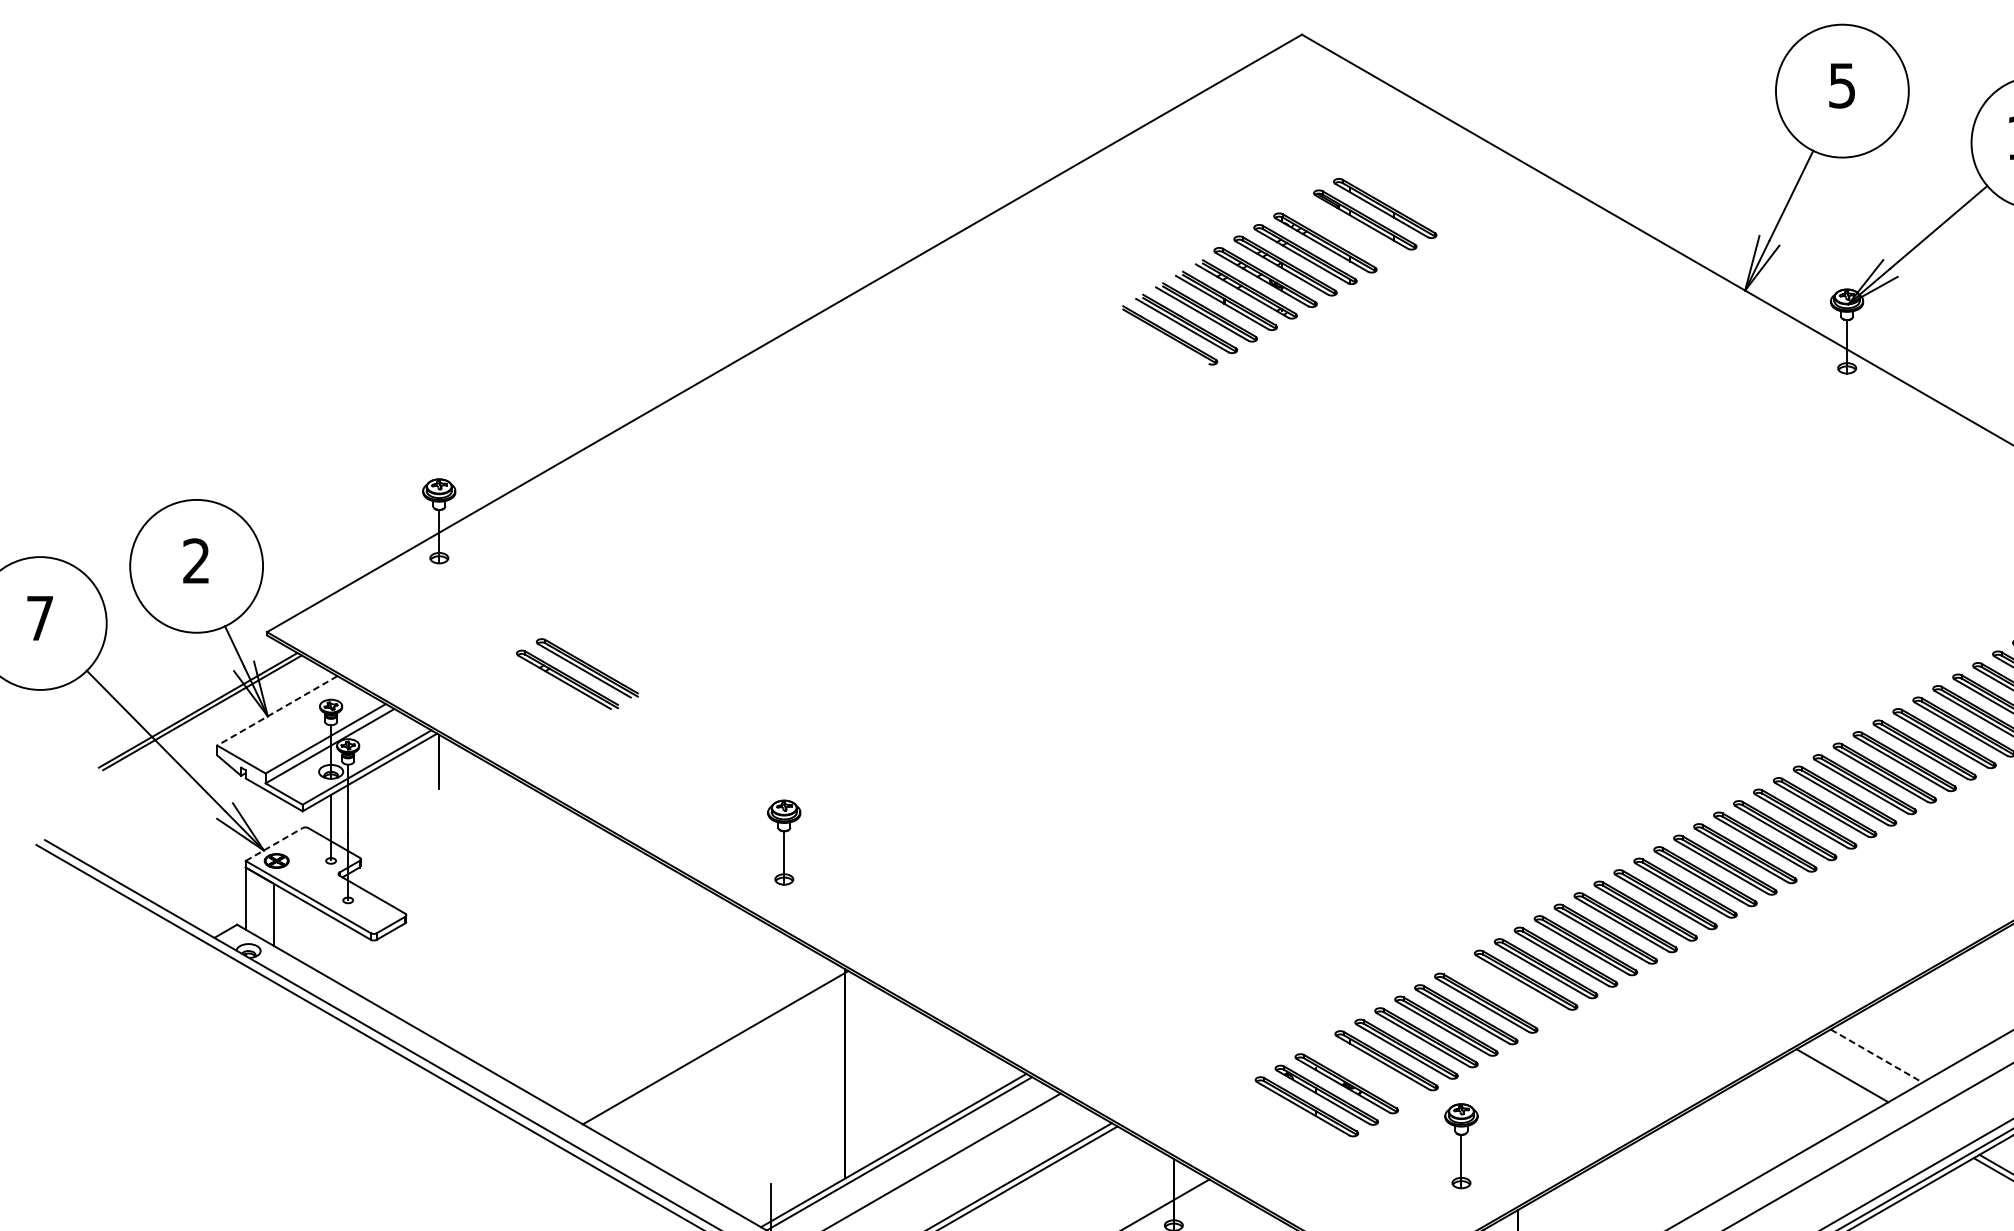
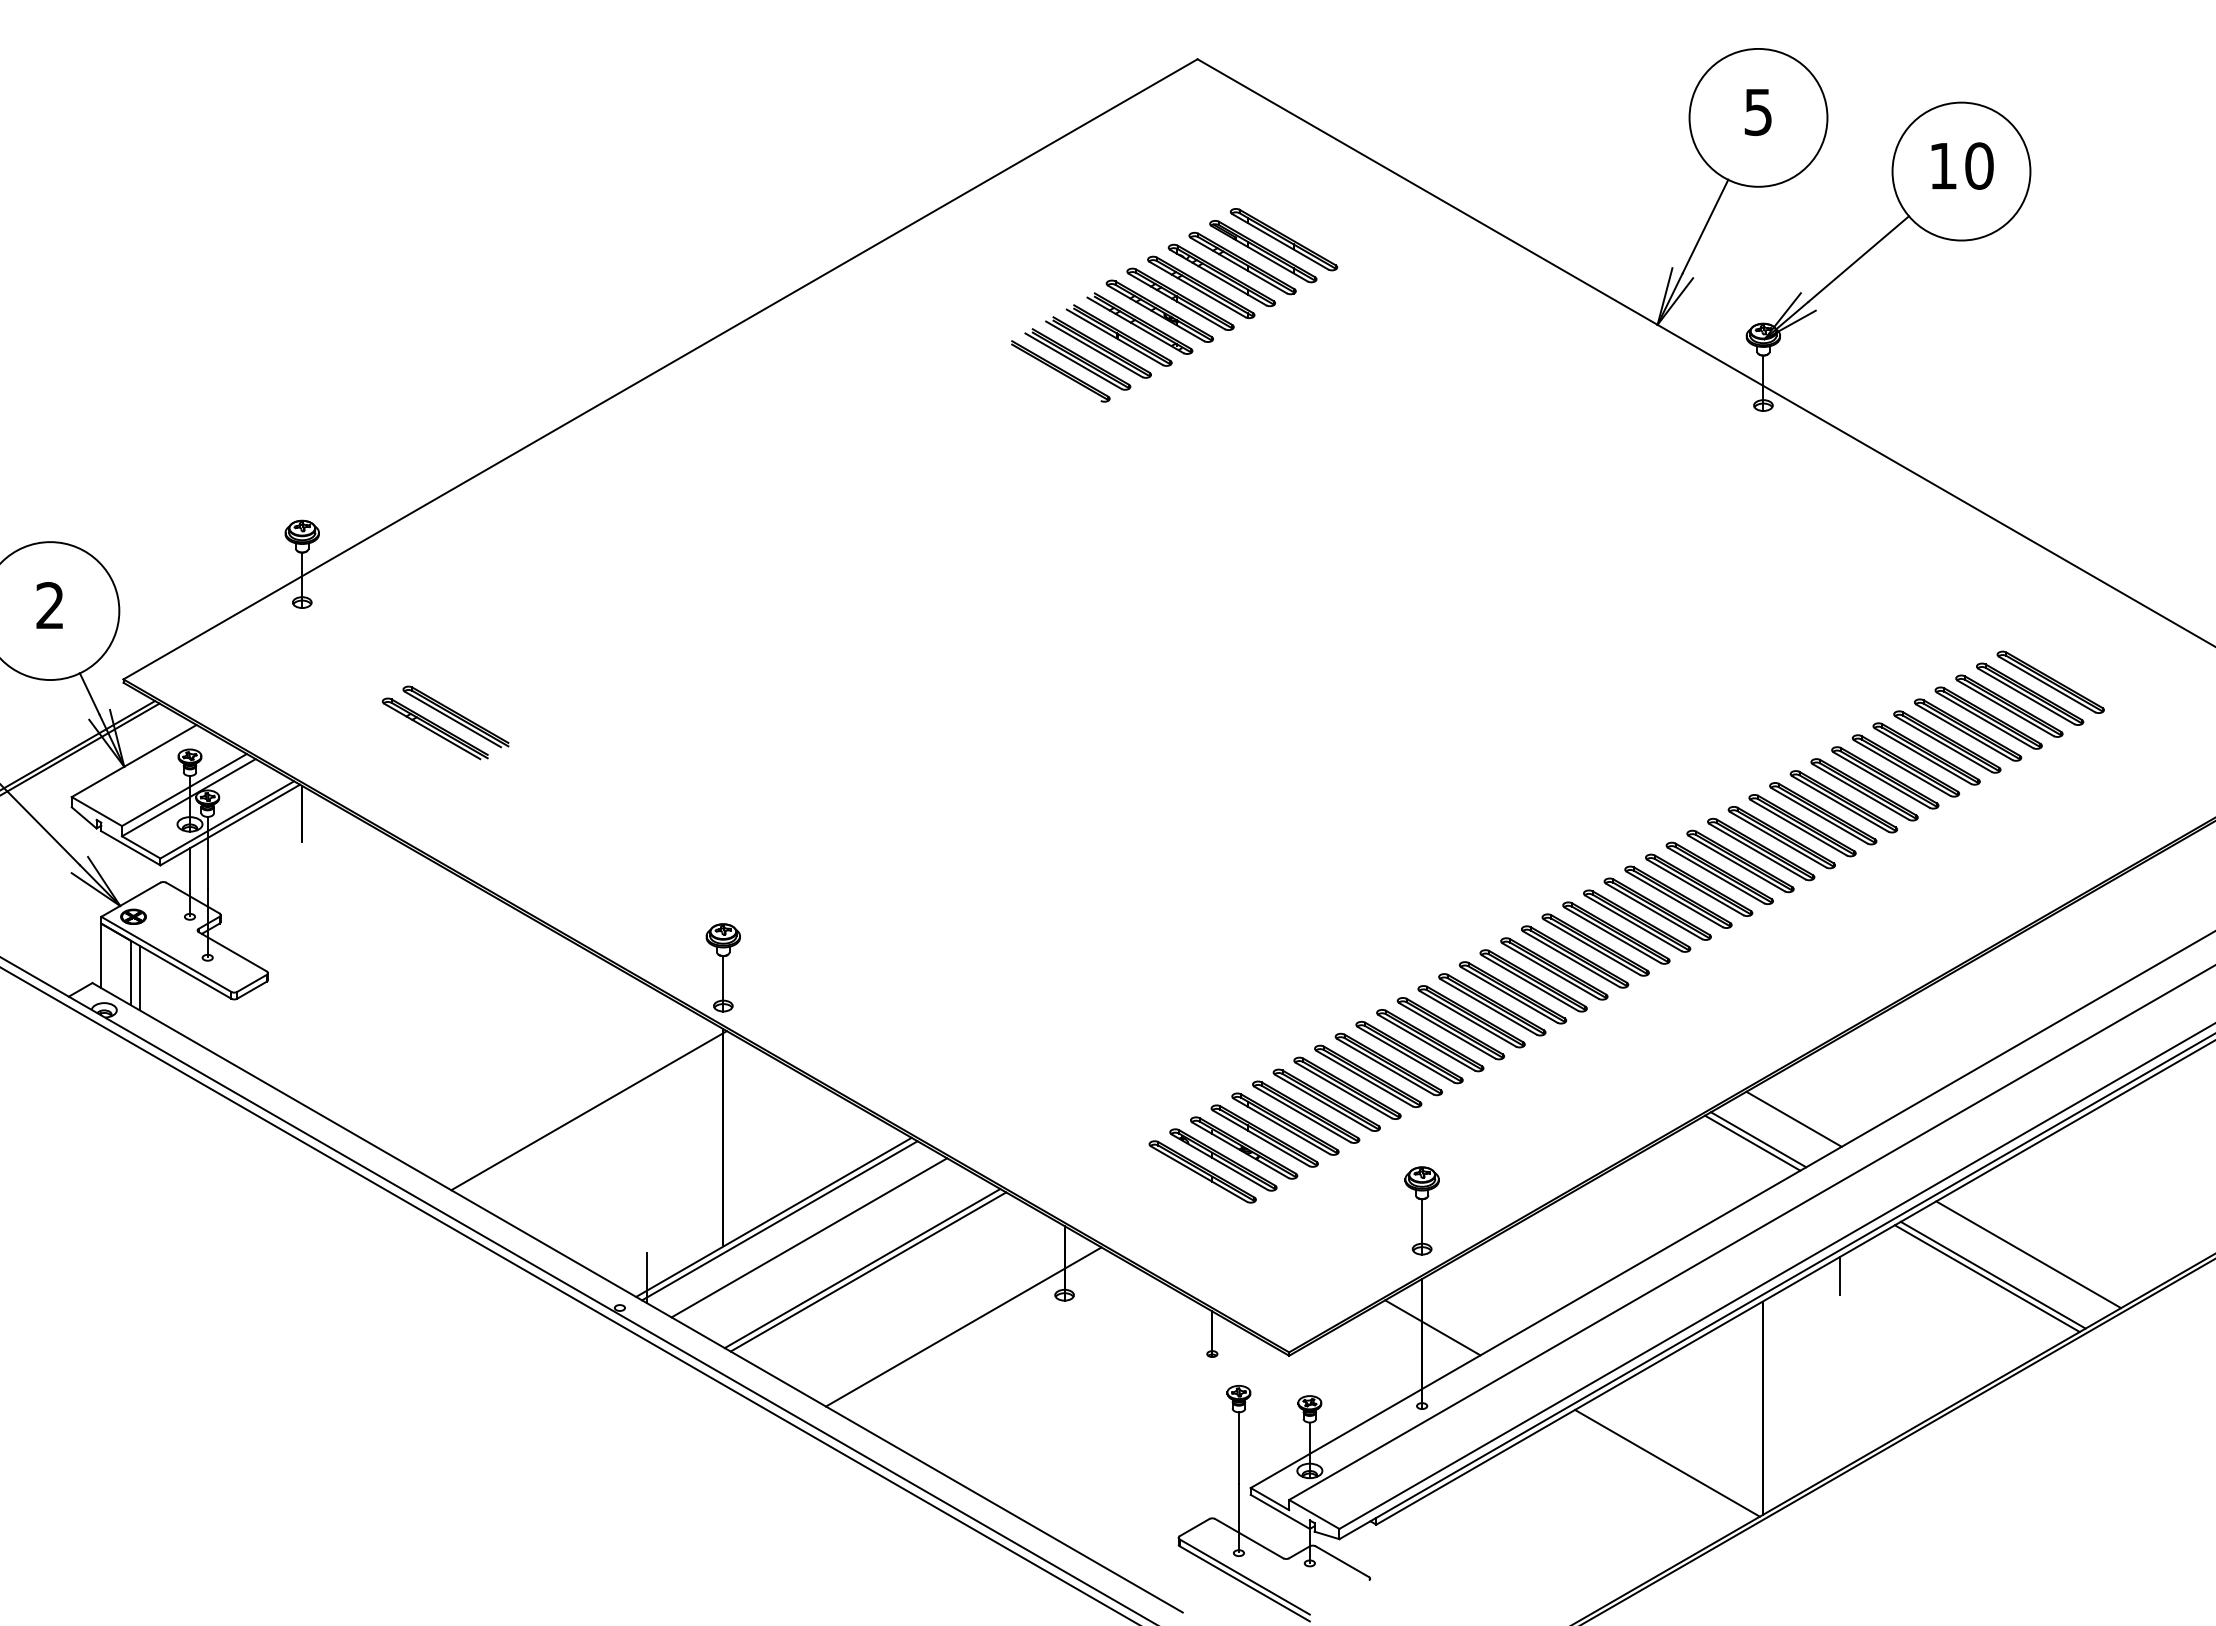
part: (1345, 231) -> (1242, 263), added
line: (276, 711) -> (133, 761), dashed -> solid
part: (783, 842) -> (722, 967), moved
line: (274, 844) -> (131, 899), dashed -> solid
line: (282, 919) -> (139, 977), added
part: (1506, 991) -> (1409, 1052), added
line: (1877, 1056) -> (1794, 1119), dashed -> solid
part: (1366, 1071) -> (1264, 1135), added
line: (1836, 1078) -> (1752, 1142), added
part: (1460, 1145) -> (1421, 1210), moved
line: (1920, 1207) -> (1839, 1276), added

